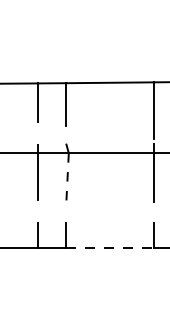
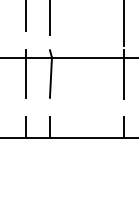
line: (67, 176) -> (50, 77), dashed -> solid
line: (110, 247) -> (87, 137), dashed -> solid

